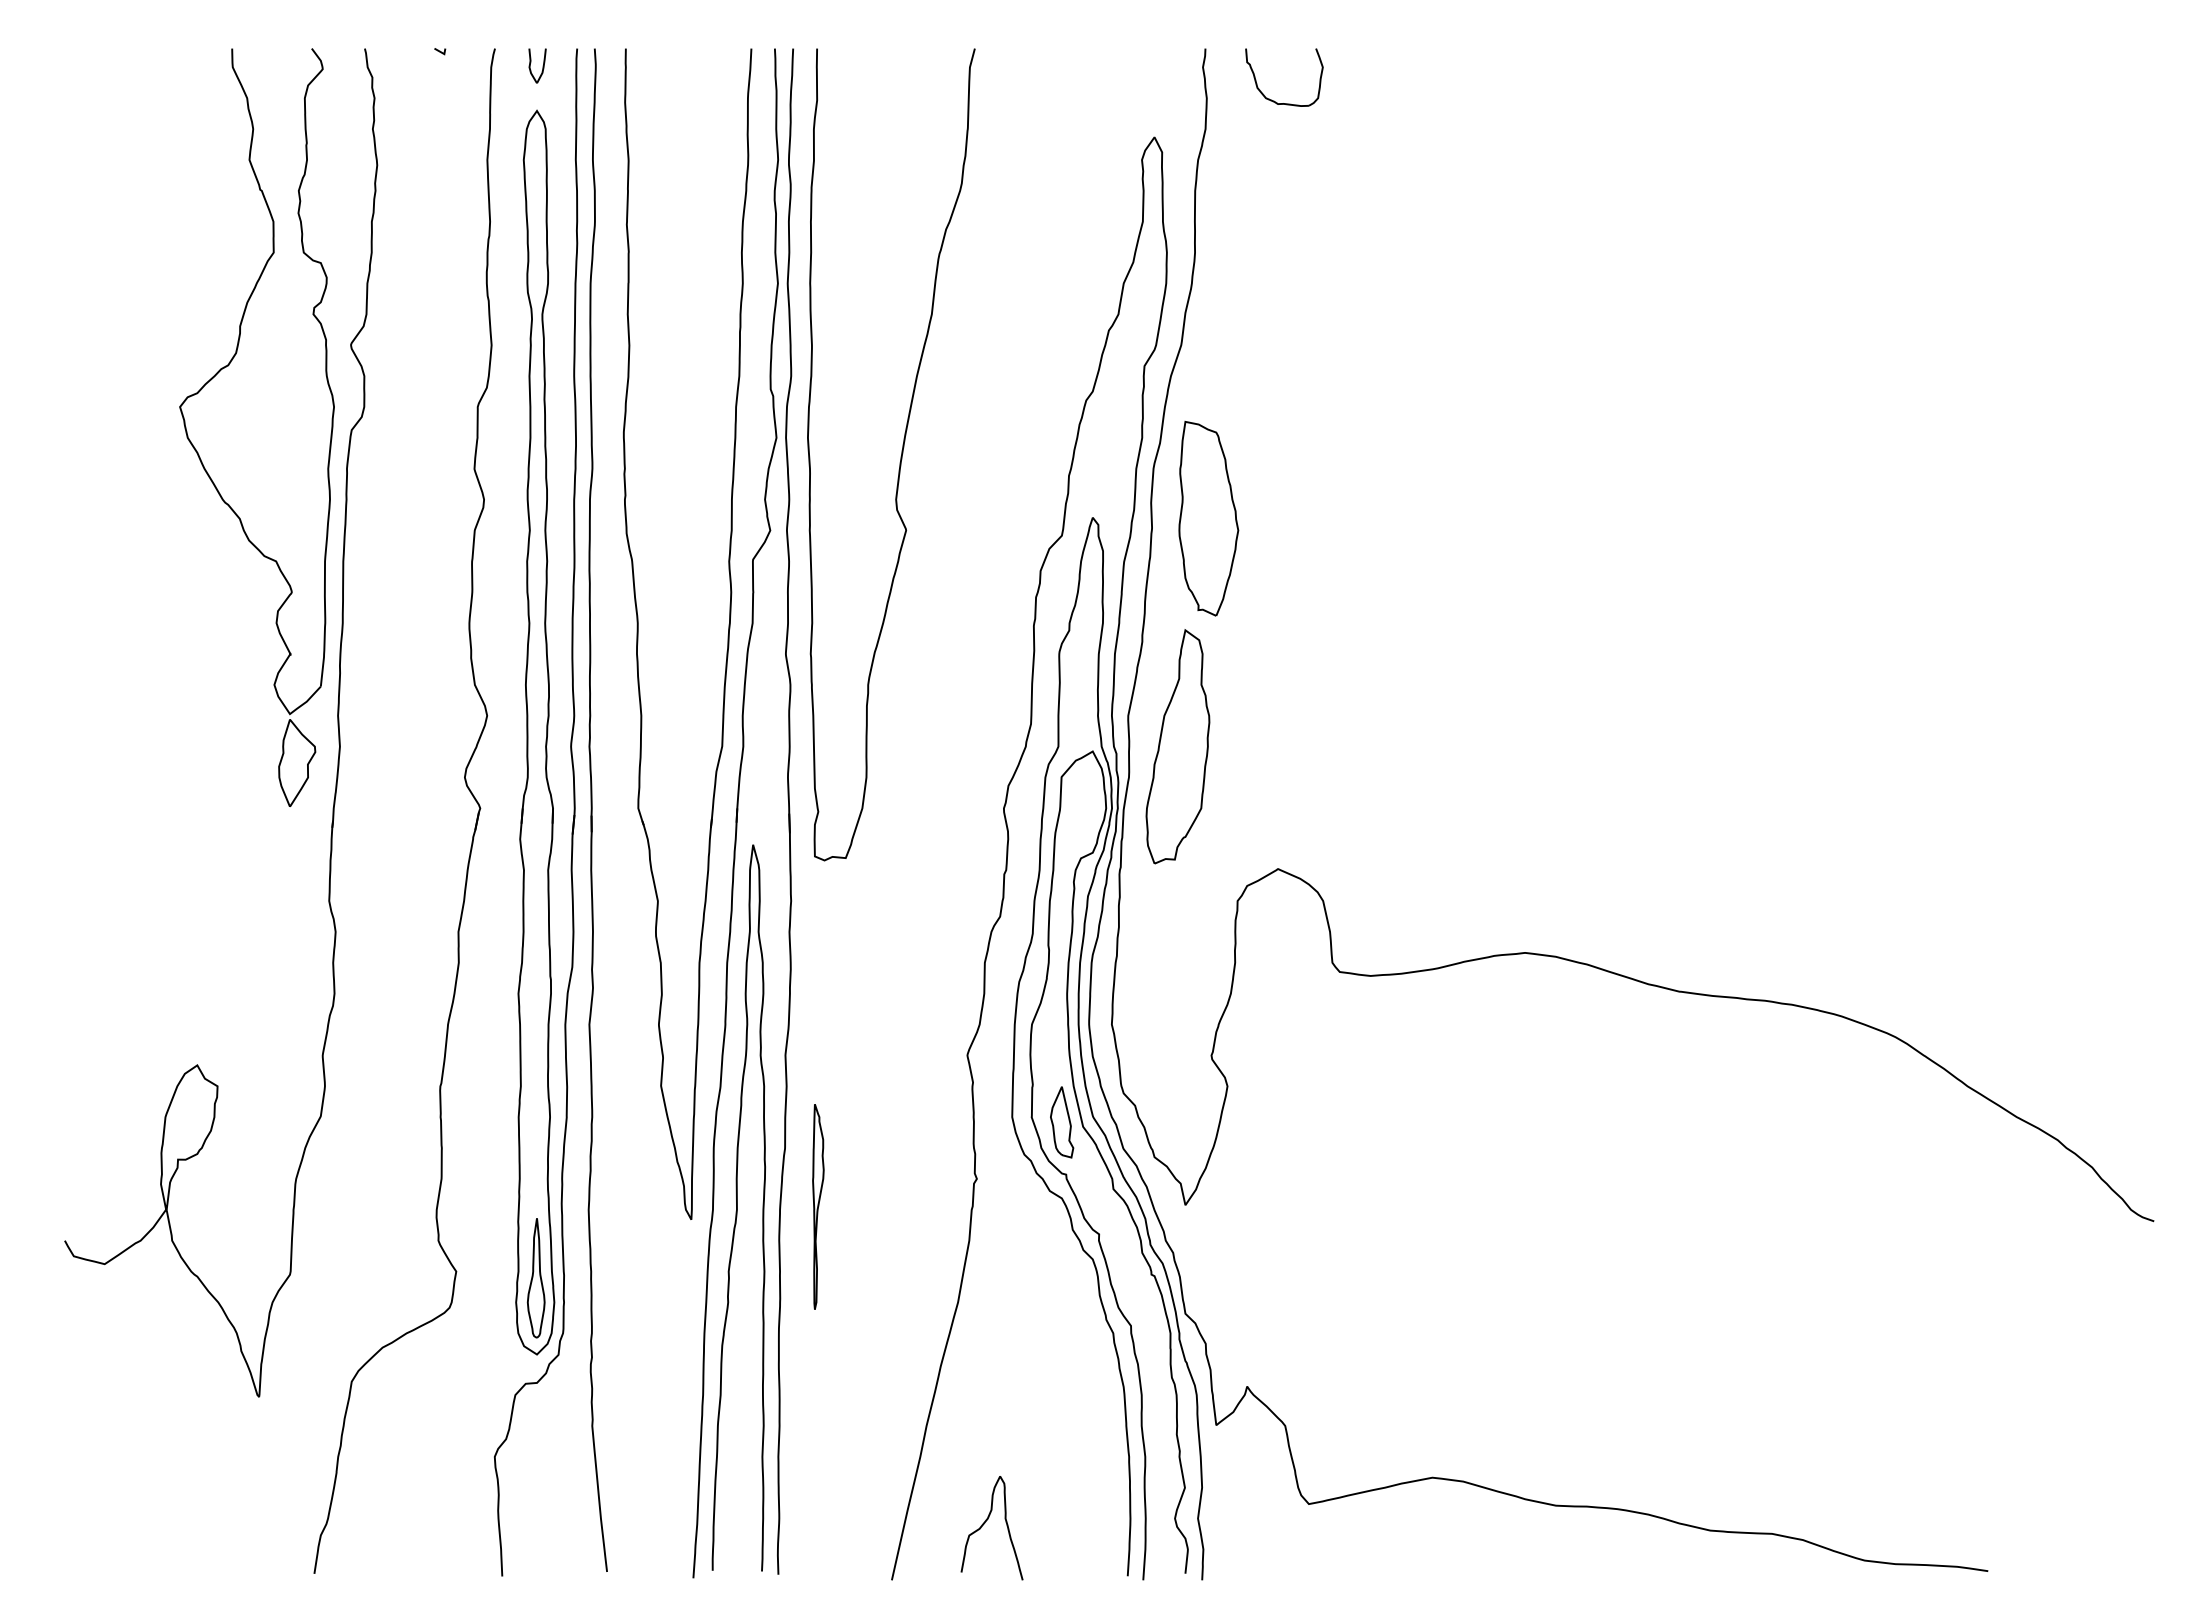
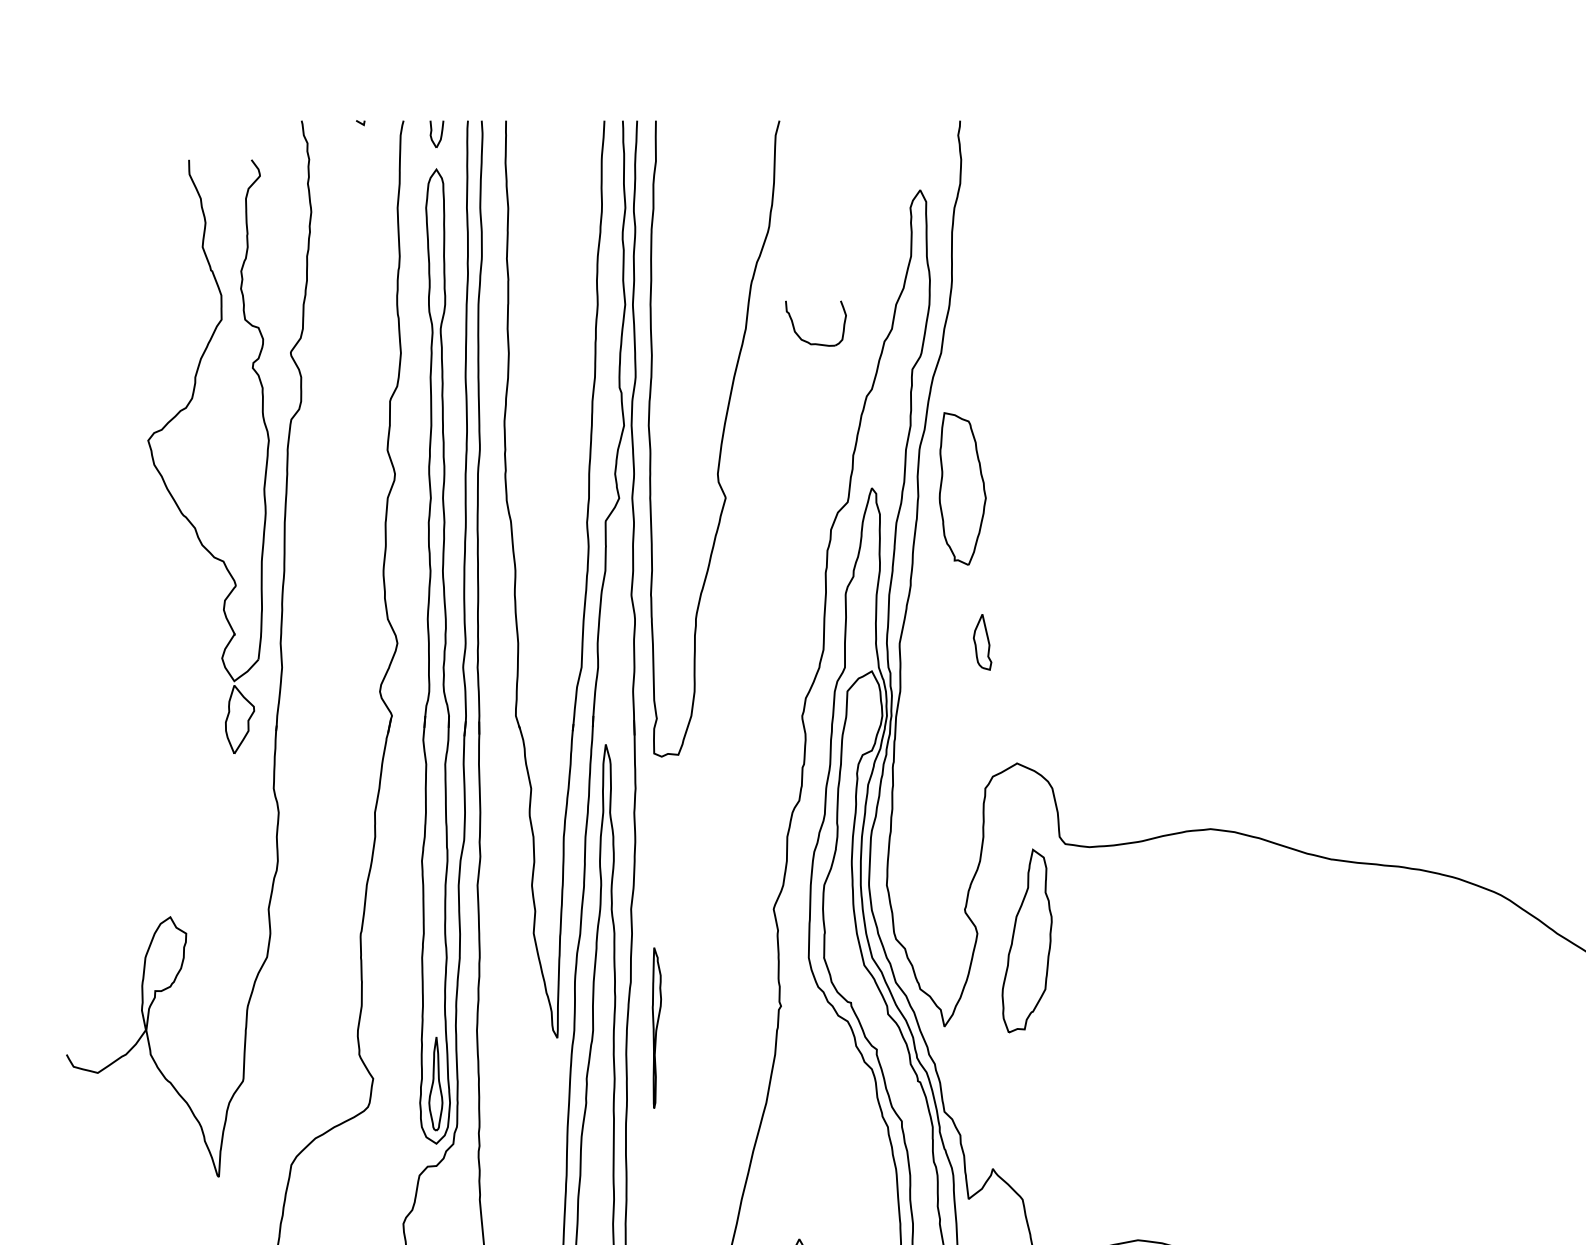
part: (1274, 100) -> (808, 341), moved
part: (199, 454) -> (163, 477), moved
part: (1177, 746) -> (1026, 940), moved
part: (1062, 1122) -> (982, 642), moved

